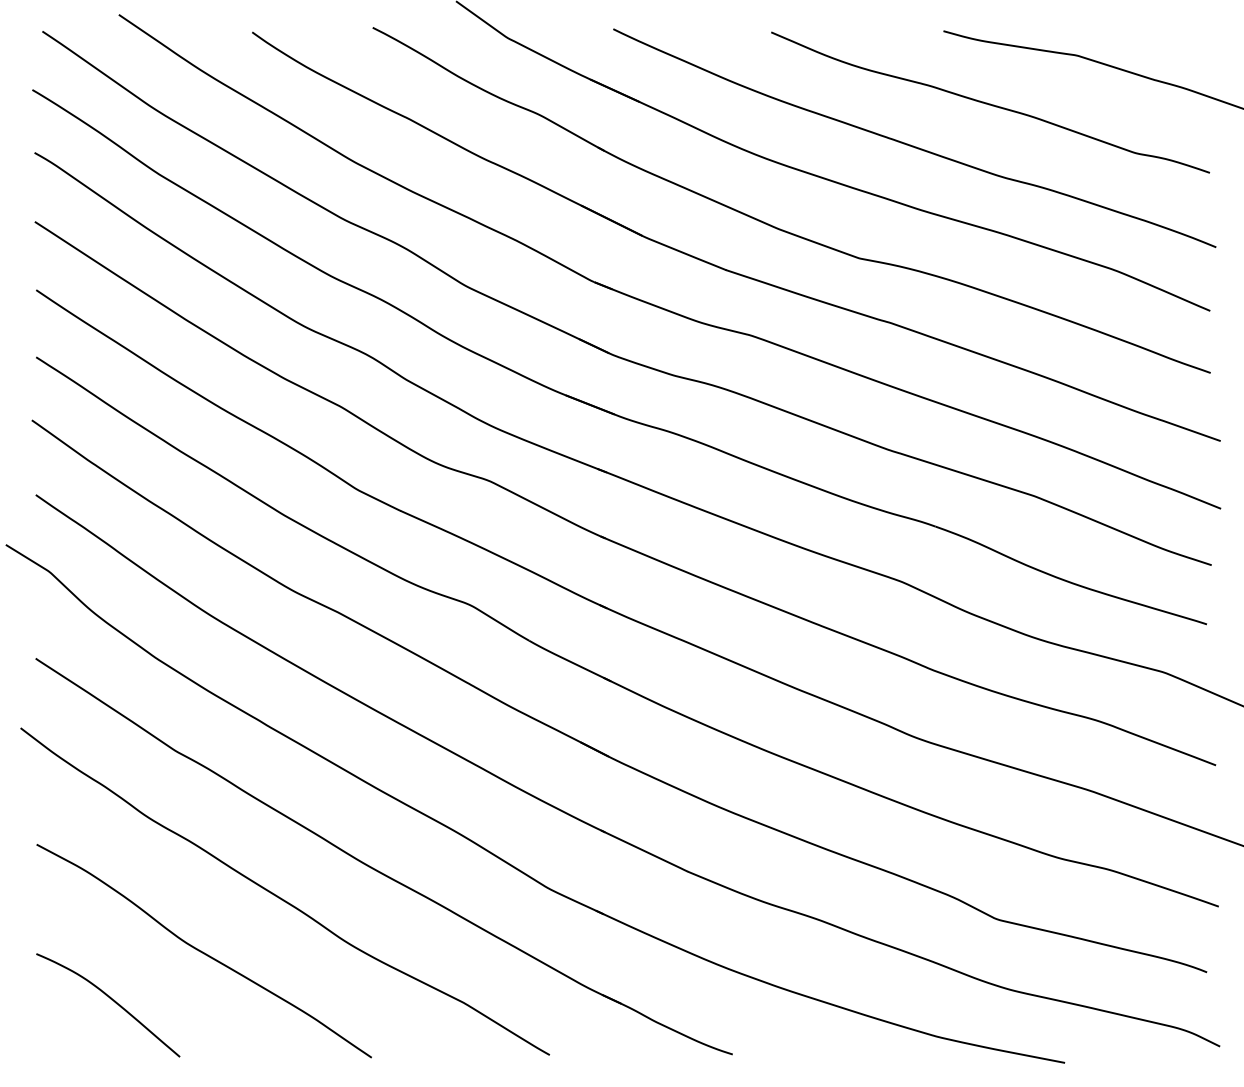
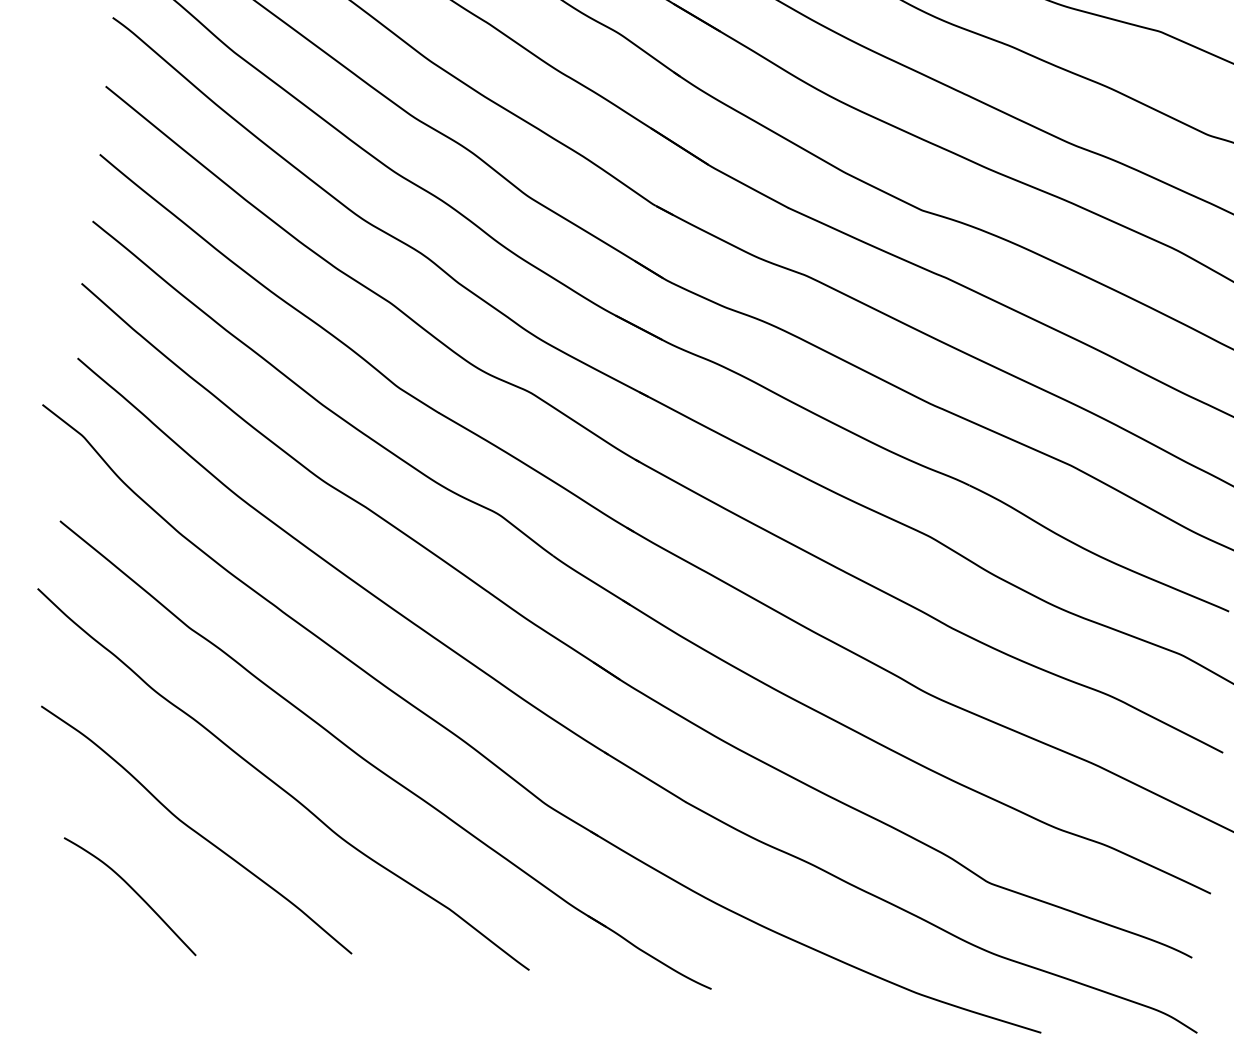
curve: (110, 999) -> (133, 891), moved

